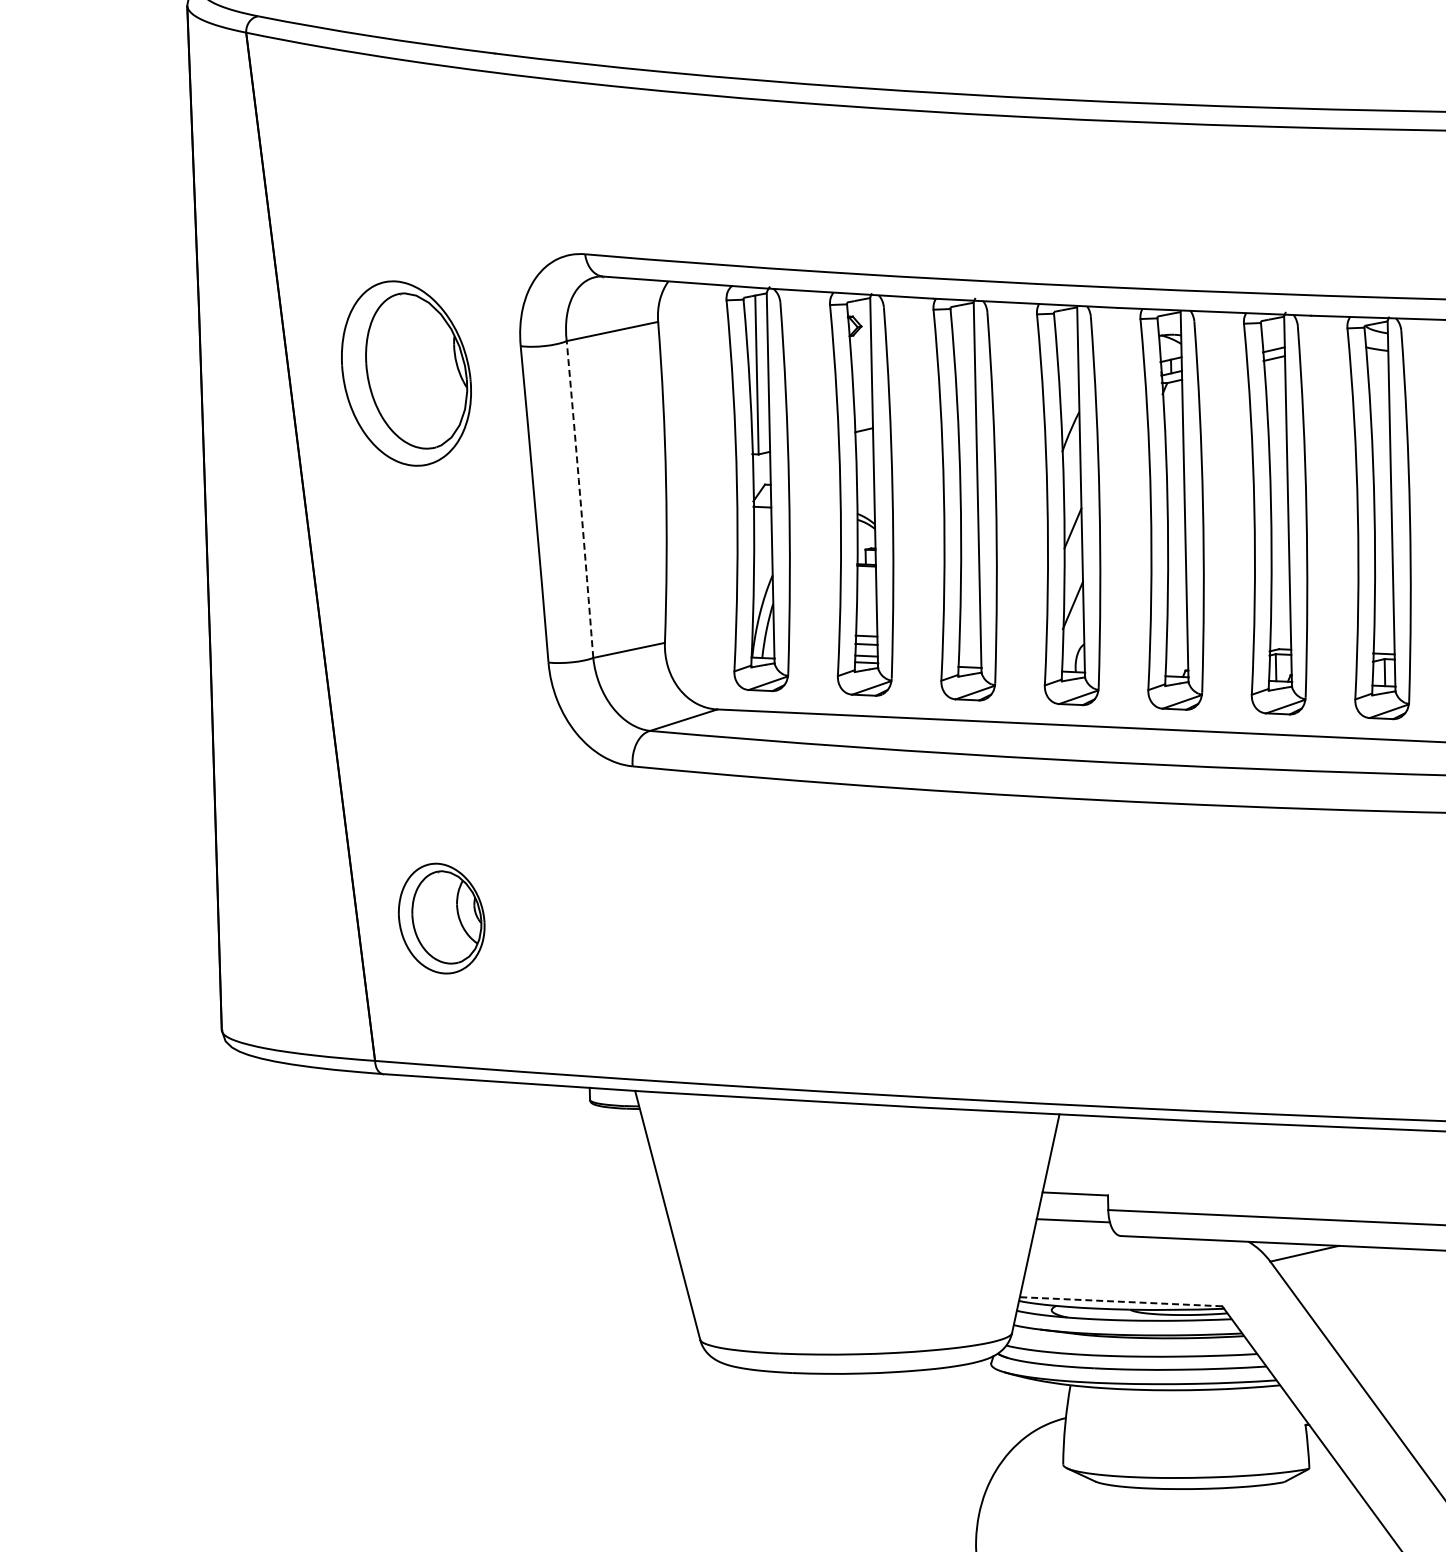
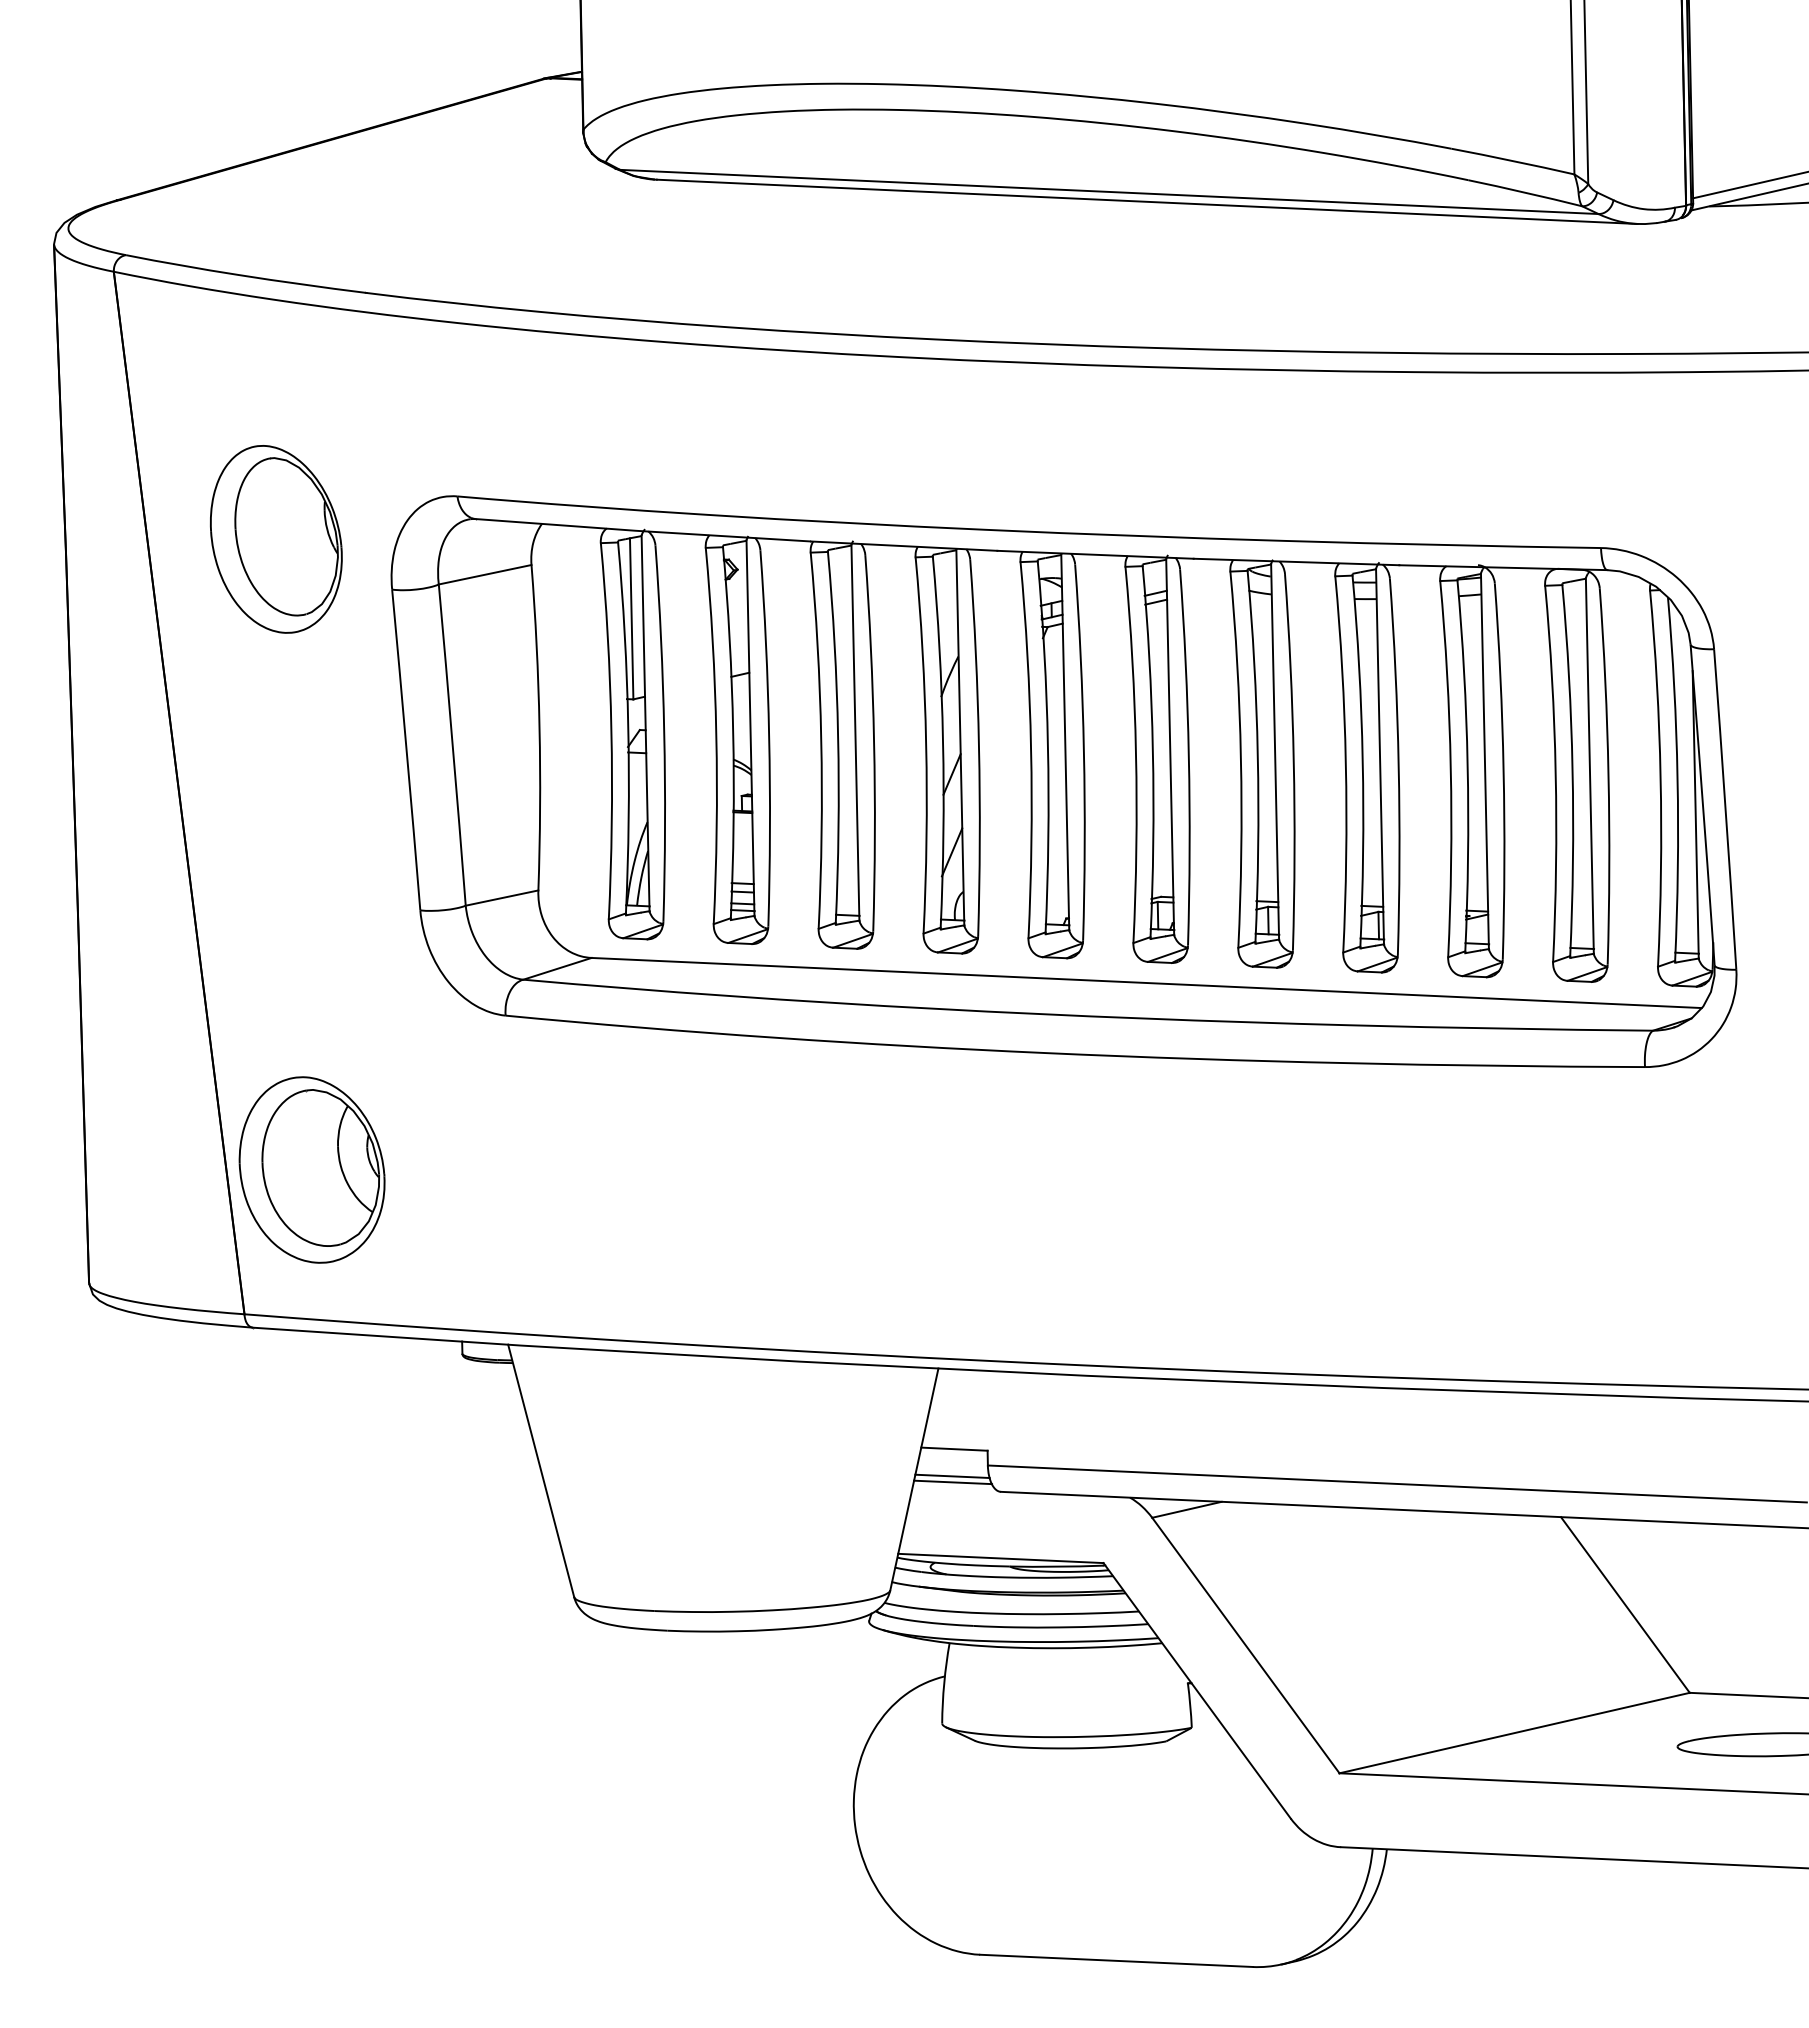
part: (406, 373) -> (276, 539), moved
arc: (580, 499) -> (452, 745), dashed -> solid
part: (441, 918) -> (311, 1169), size x1.67
line: (1074, 1226) -> (953, 1482), added
line: (1120, 1301) -> (1000, 1558), dashed -> solid

